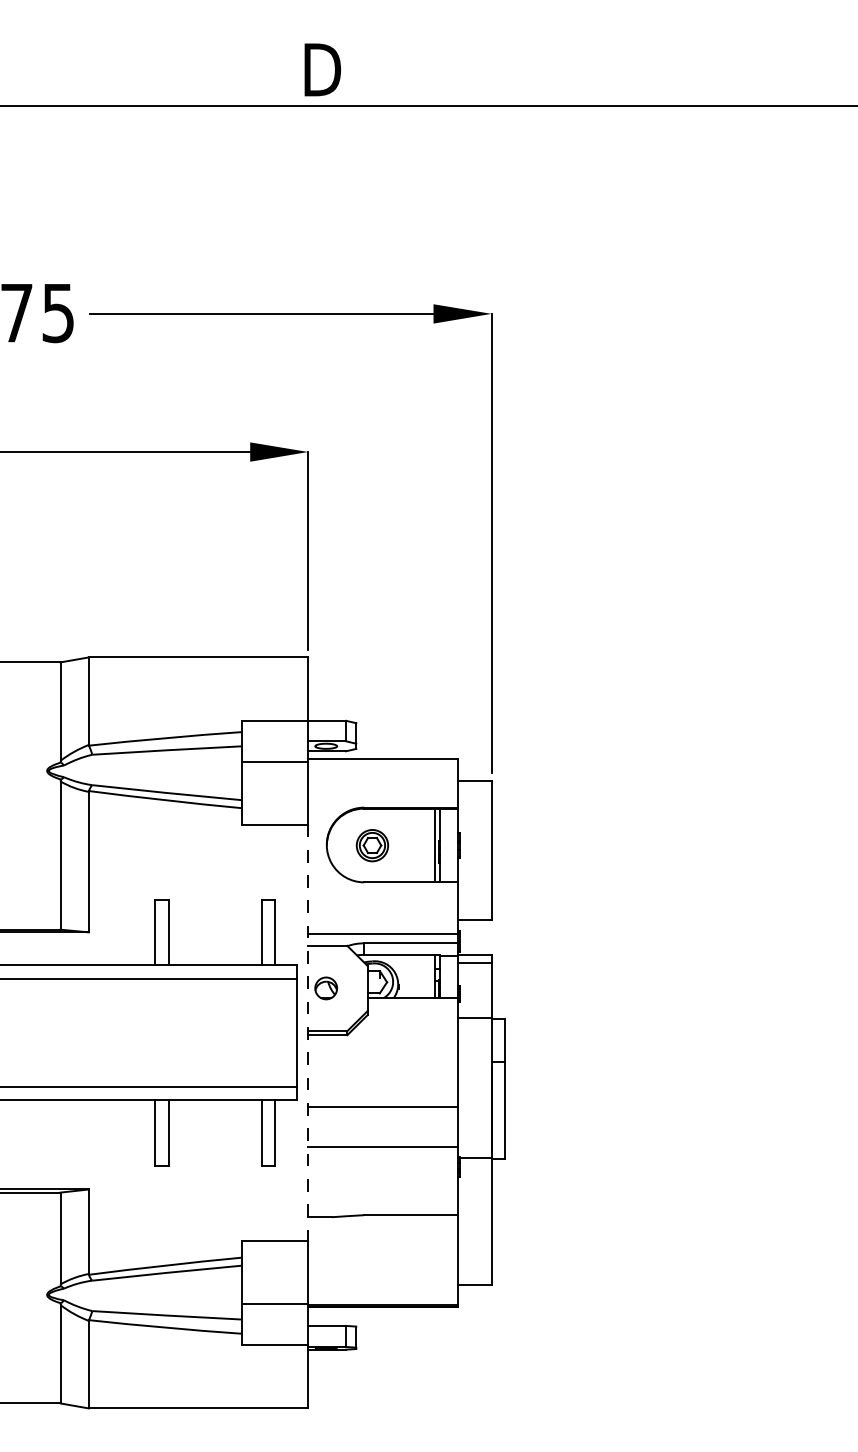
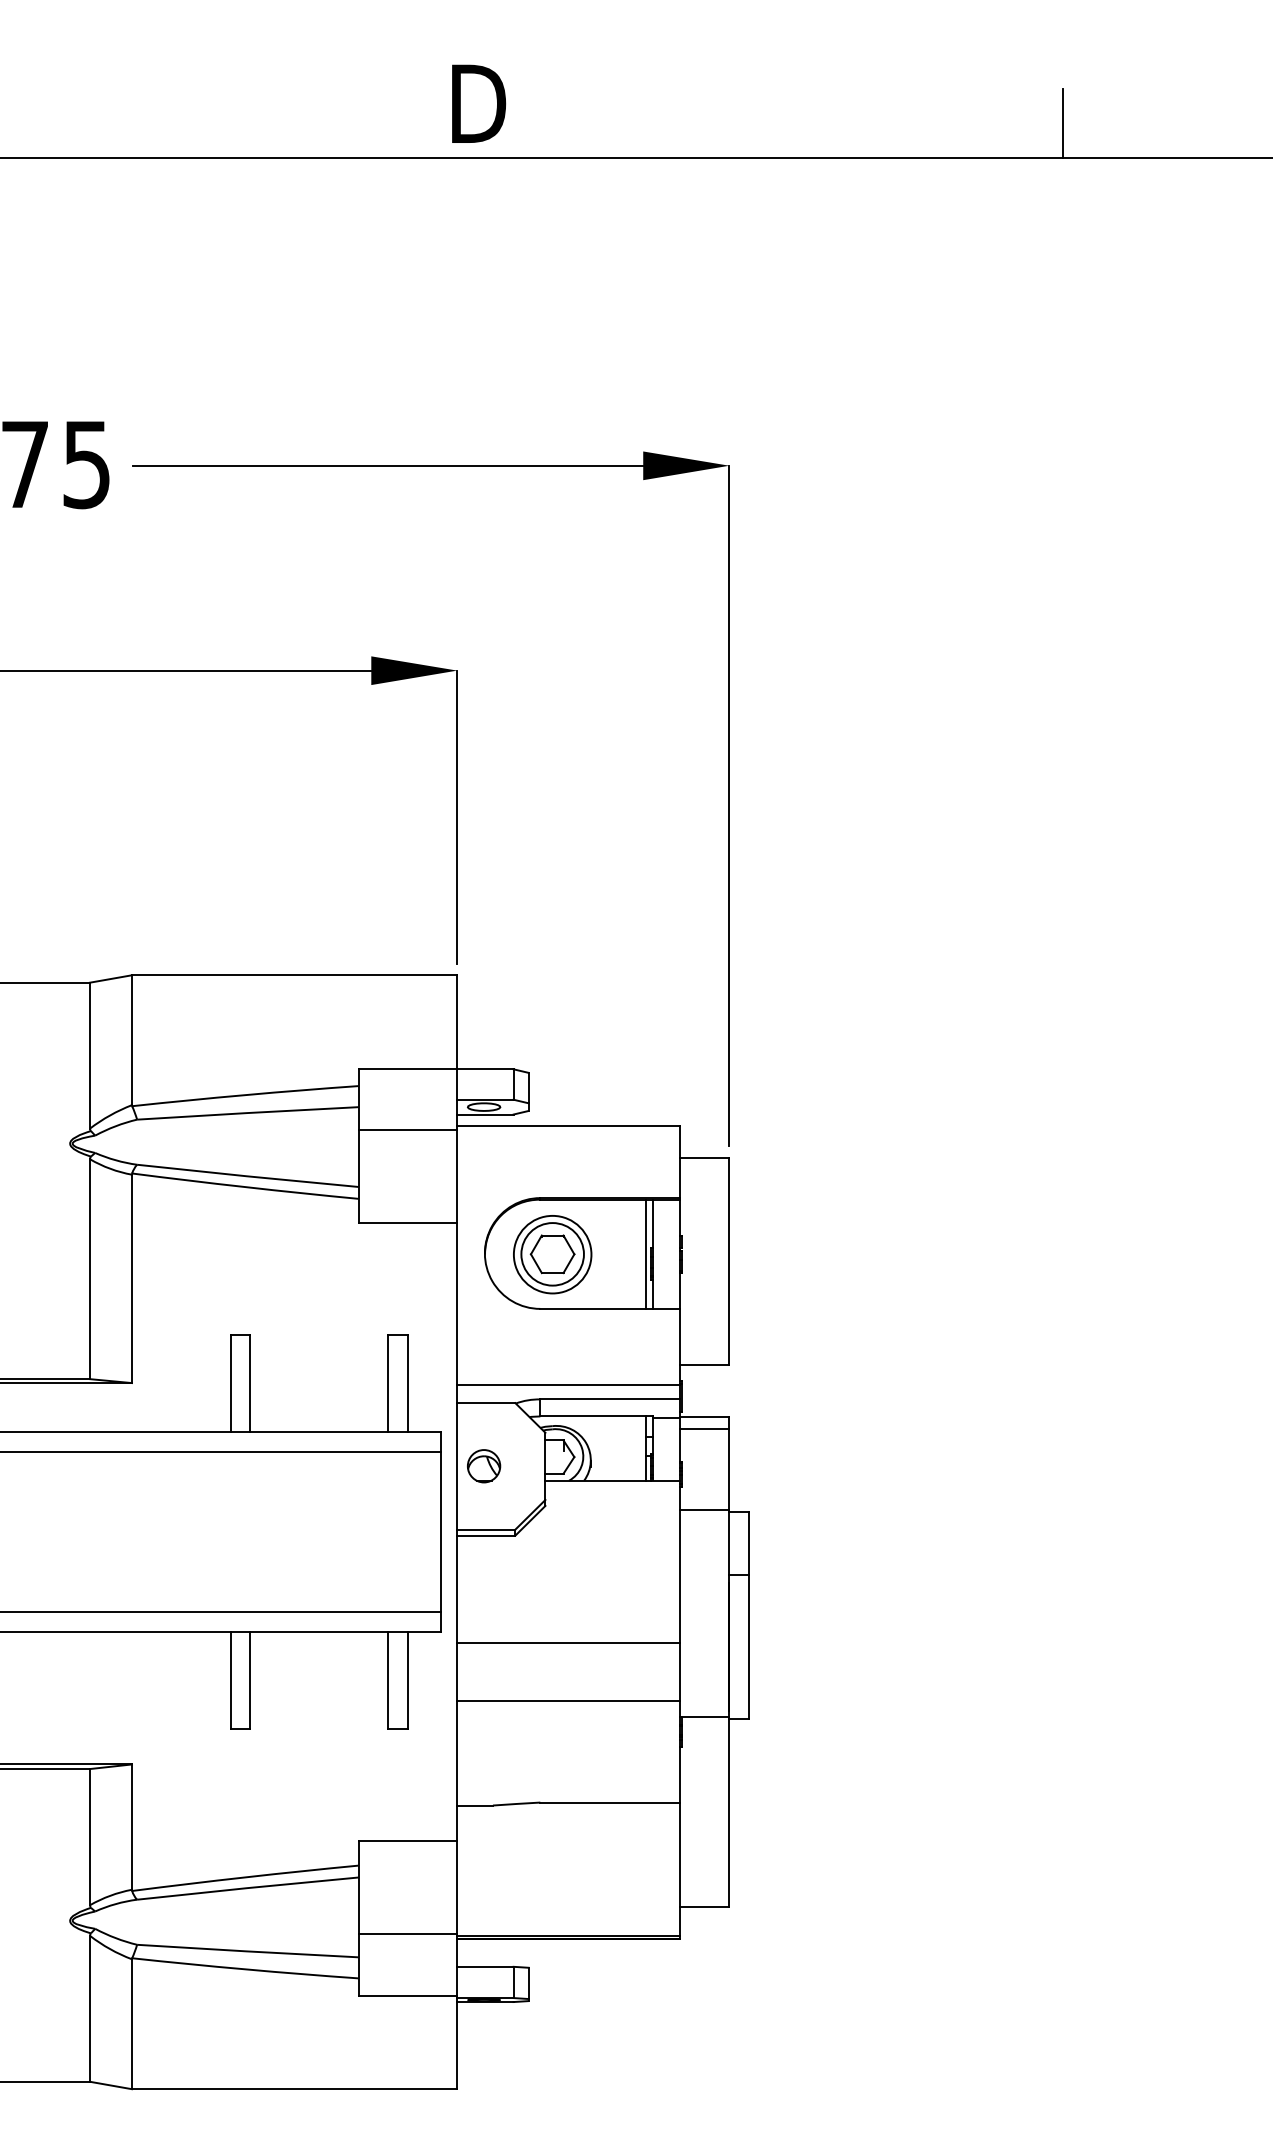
line: (716, 83) -> (1062, 124), added
part: (372, 845) -> (552, 1254), size x1.67
line: (308, 1033) -> (457, 1533), dashed -> solid

